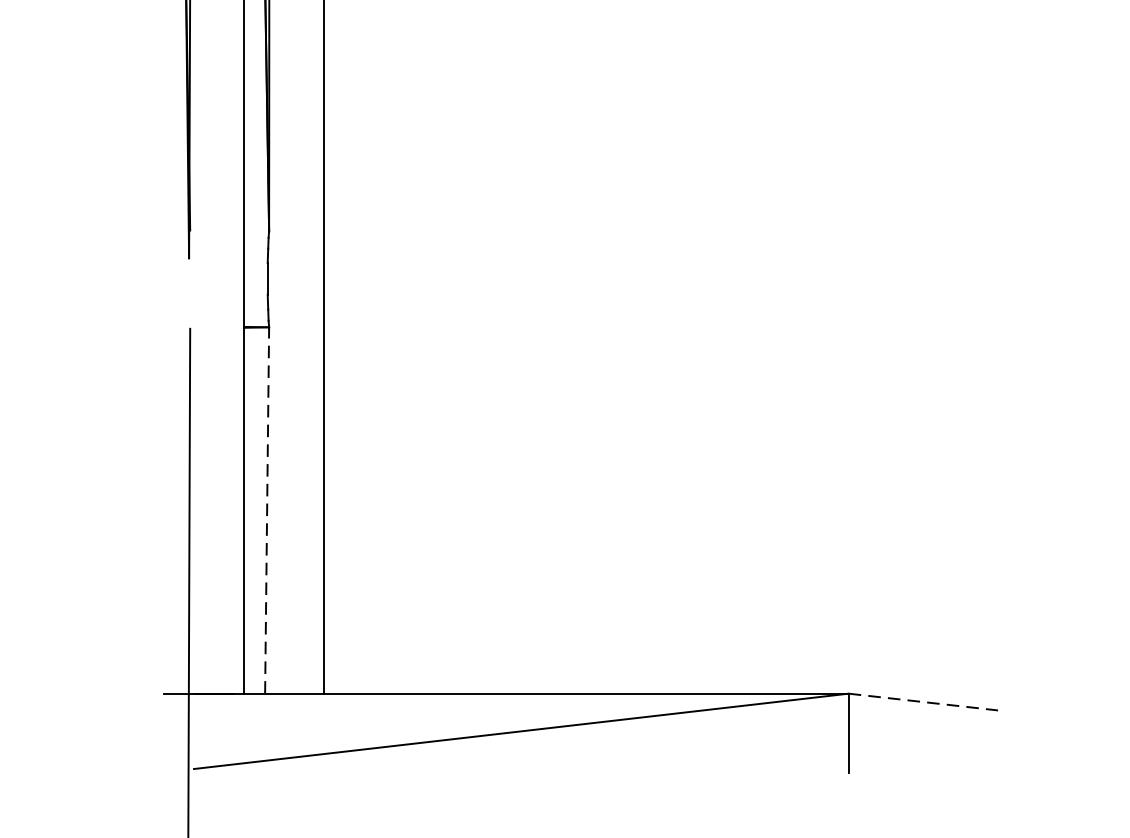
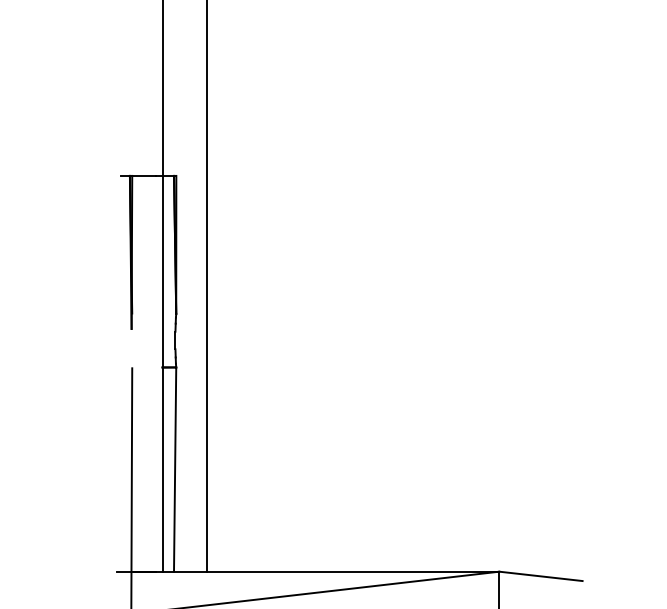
line: (267, 510) -> (175, 469), dashed -> solid
line: (922, 702) -> (540, 576), dashed -> solid

